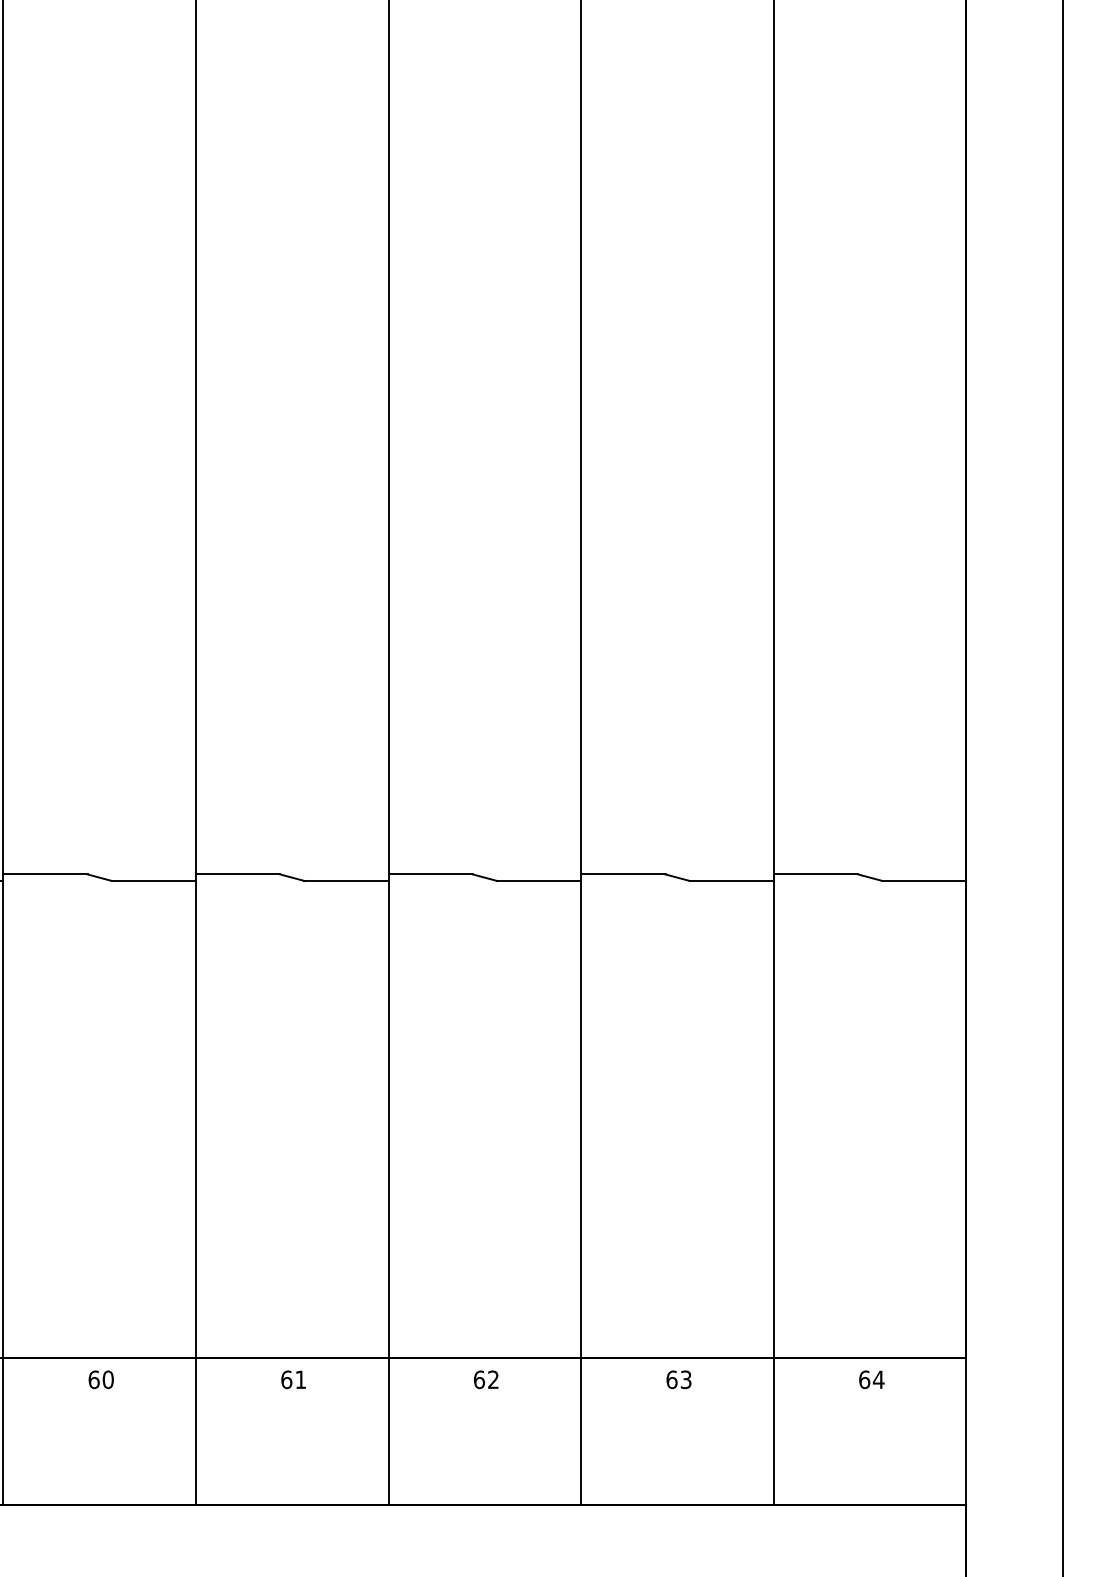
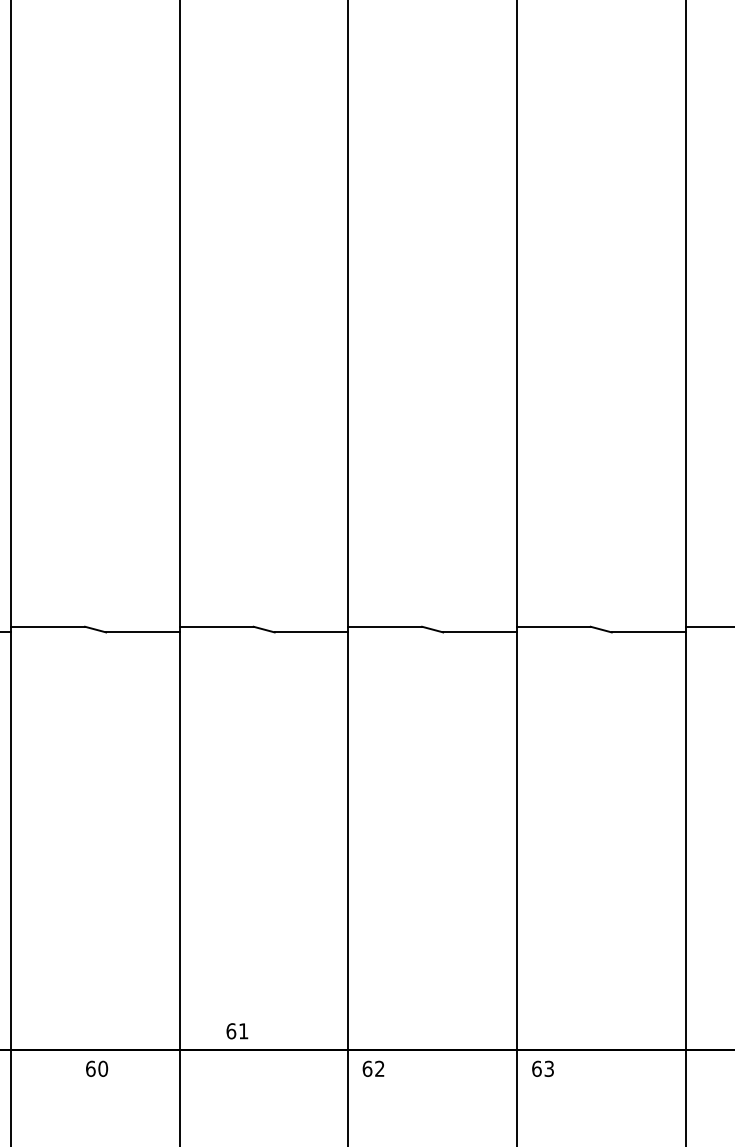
text: (293, 1379) -> (237, 1031), moved
text: (486, 1379) -> (373, 1068), moved
text: (678, 1379) -> (542, 1068), moved

